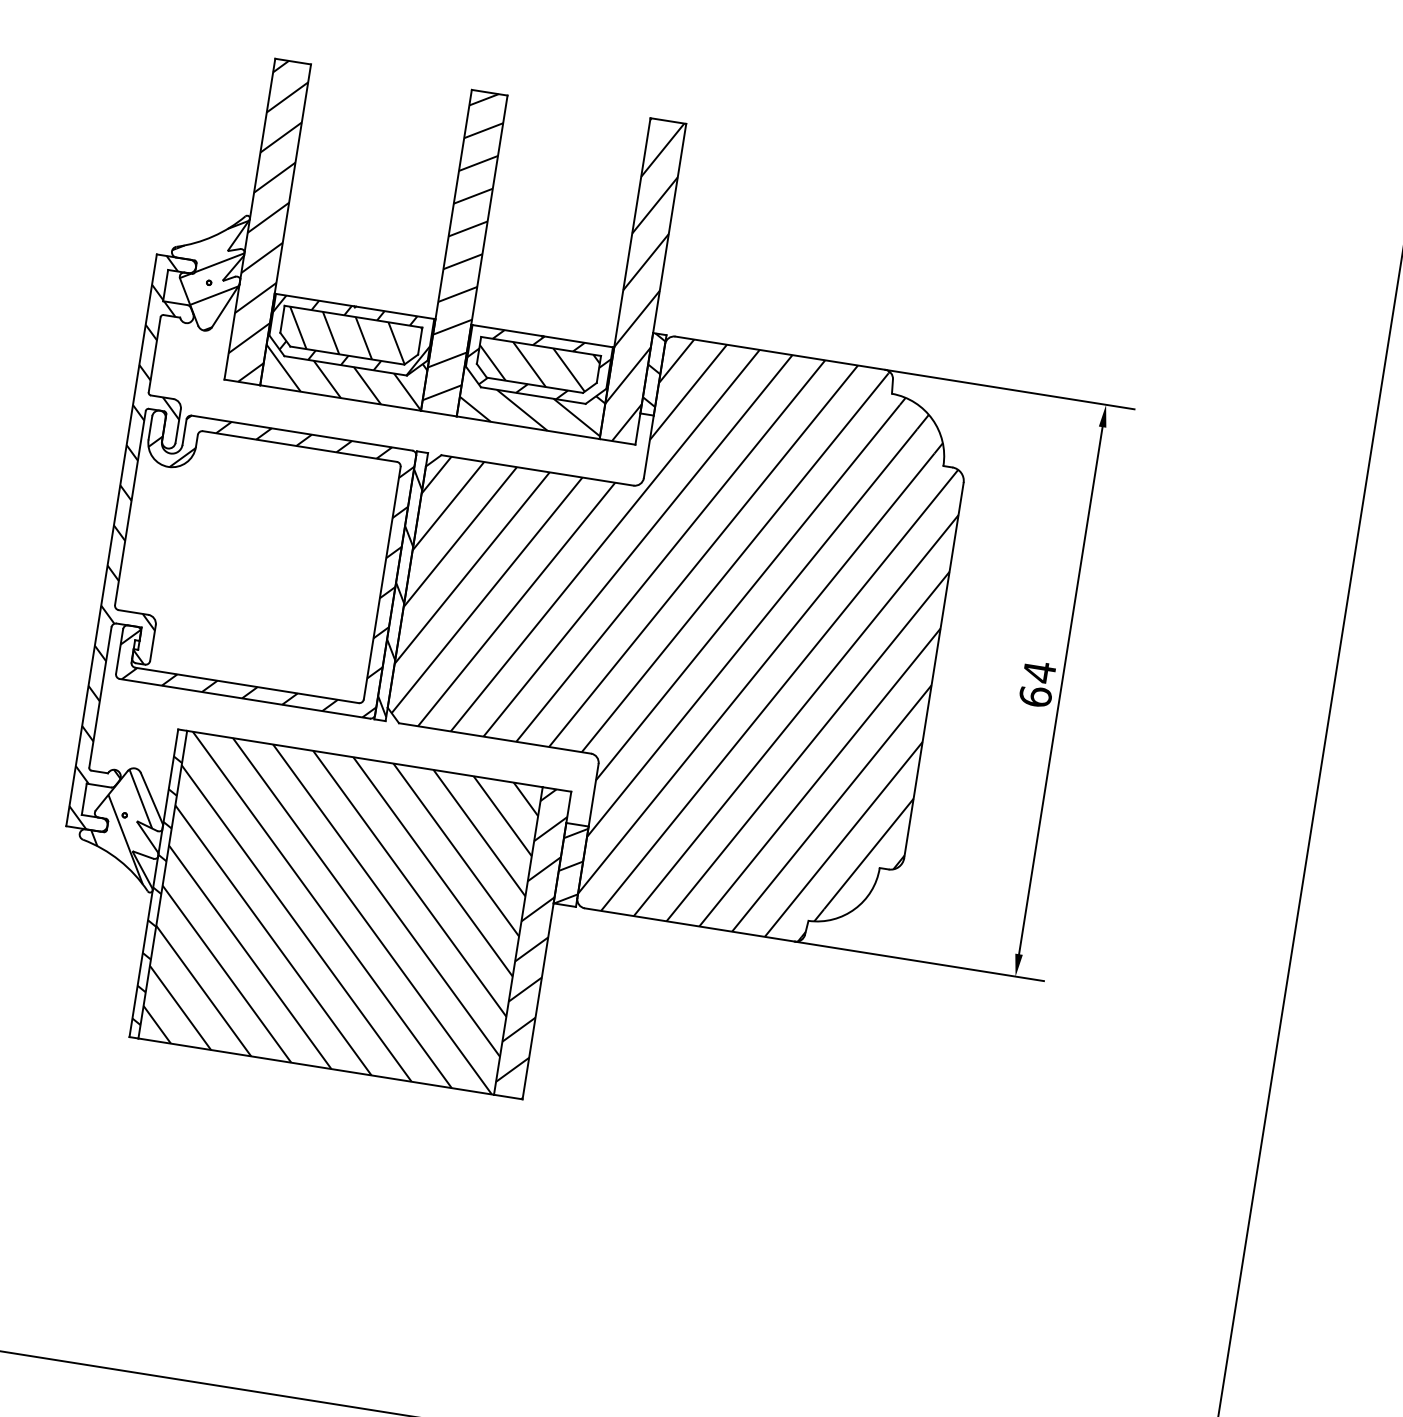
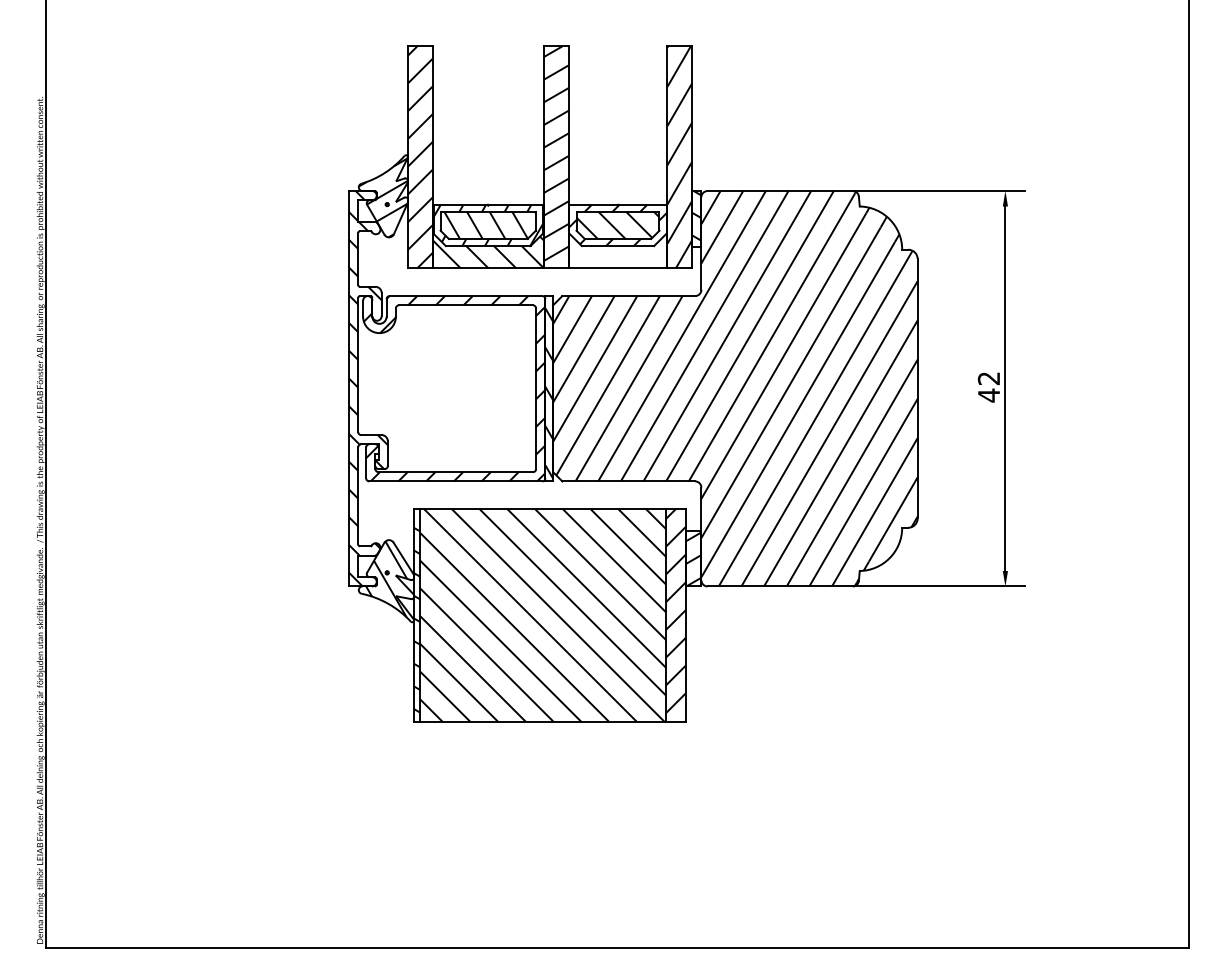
hatch: (534, 384) -> (617, 238), removed
text: (1036, 683) -> (988, 386), 64 -> 42

